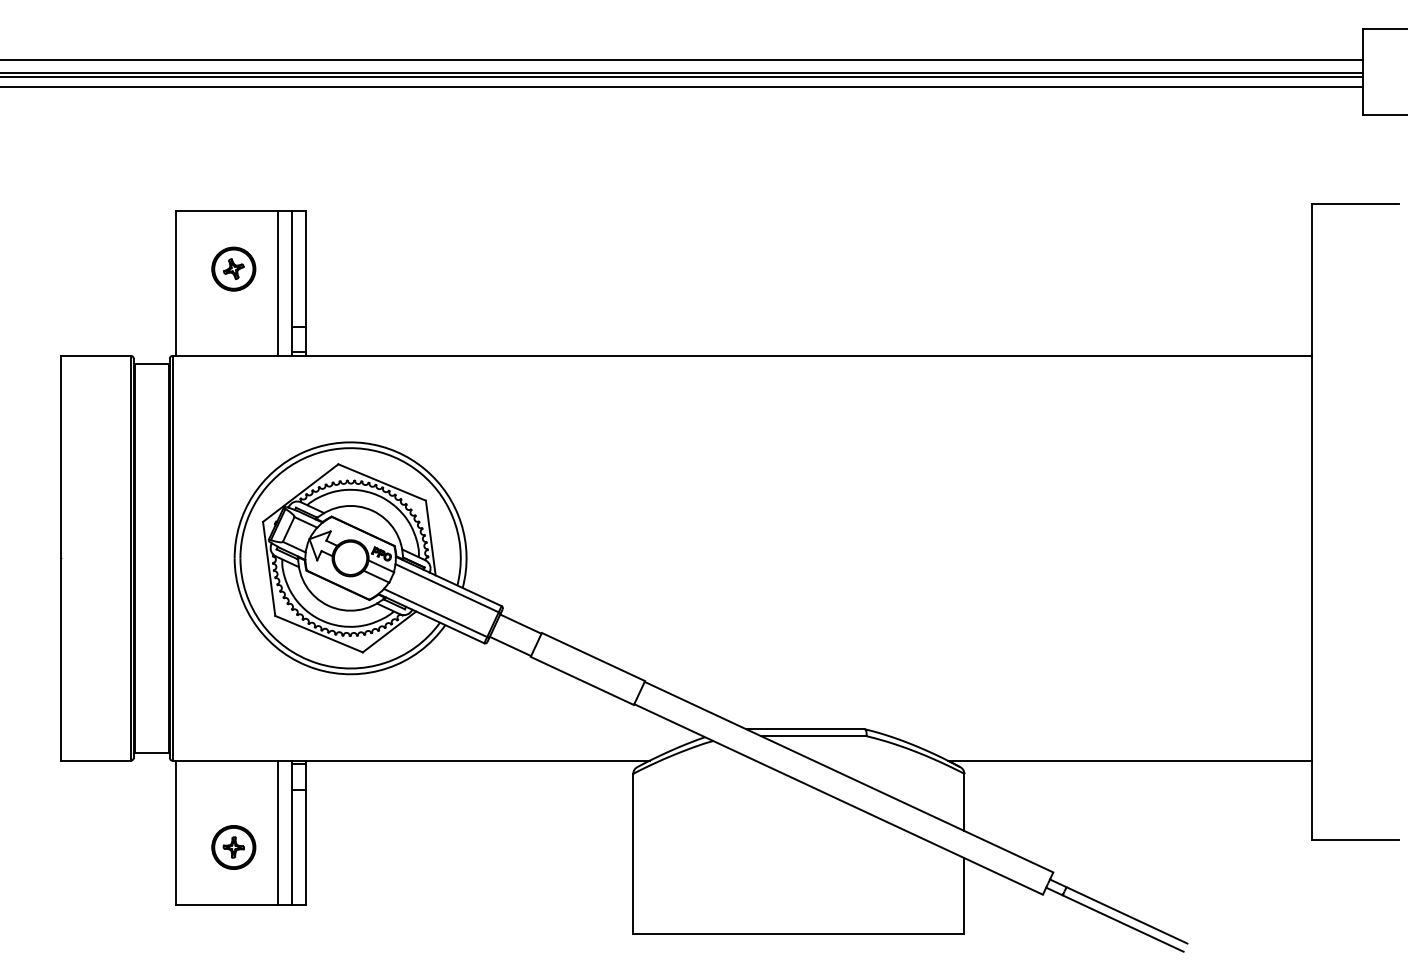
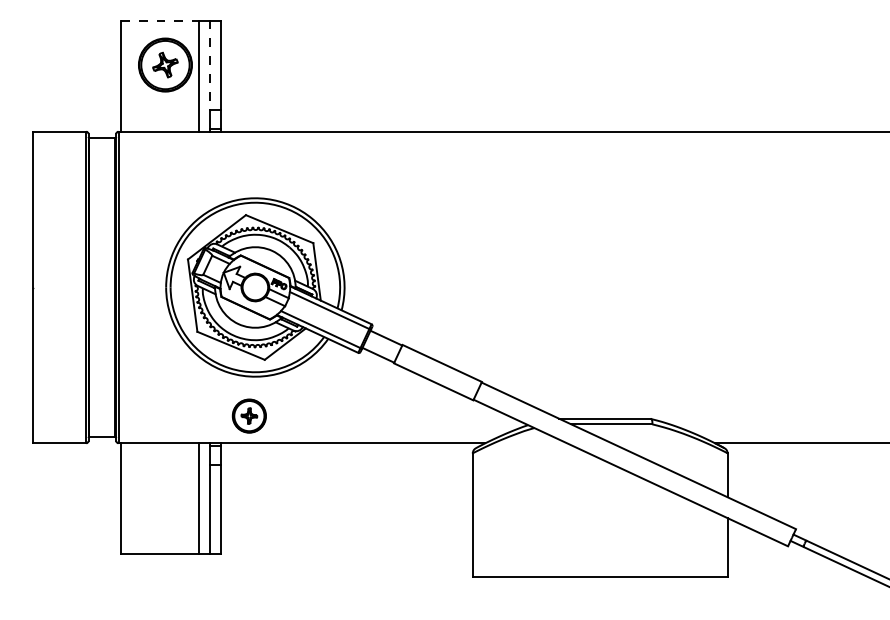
line: (226, 211) -> (159, 20), solid -> dashed
part: (233, 268) -> (165, 64), size x1.6
line: (291, 269) -> (209, 65), solid -> dashed
part: (233, 847) -> (249, 416), moved

